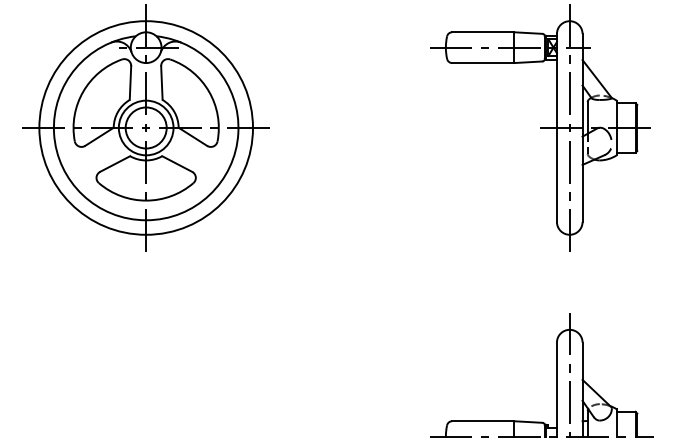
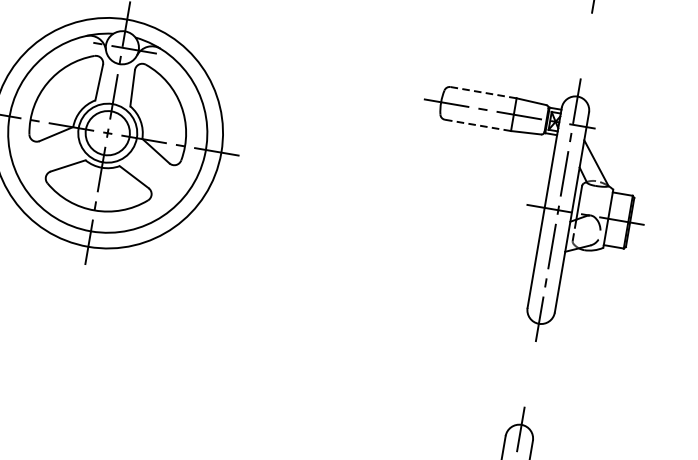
line: (483, 32) -> (483, 92), solid -> dashed
line: (483, 63) -> (478, 125), solid -> dashed

